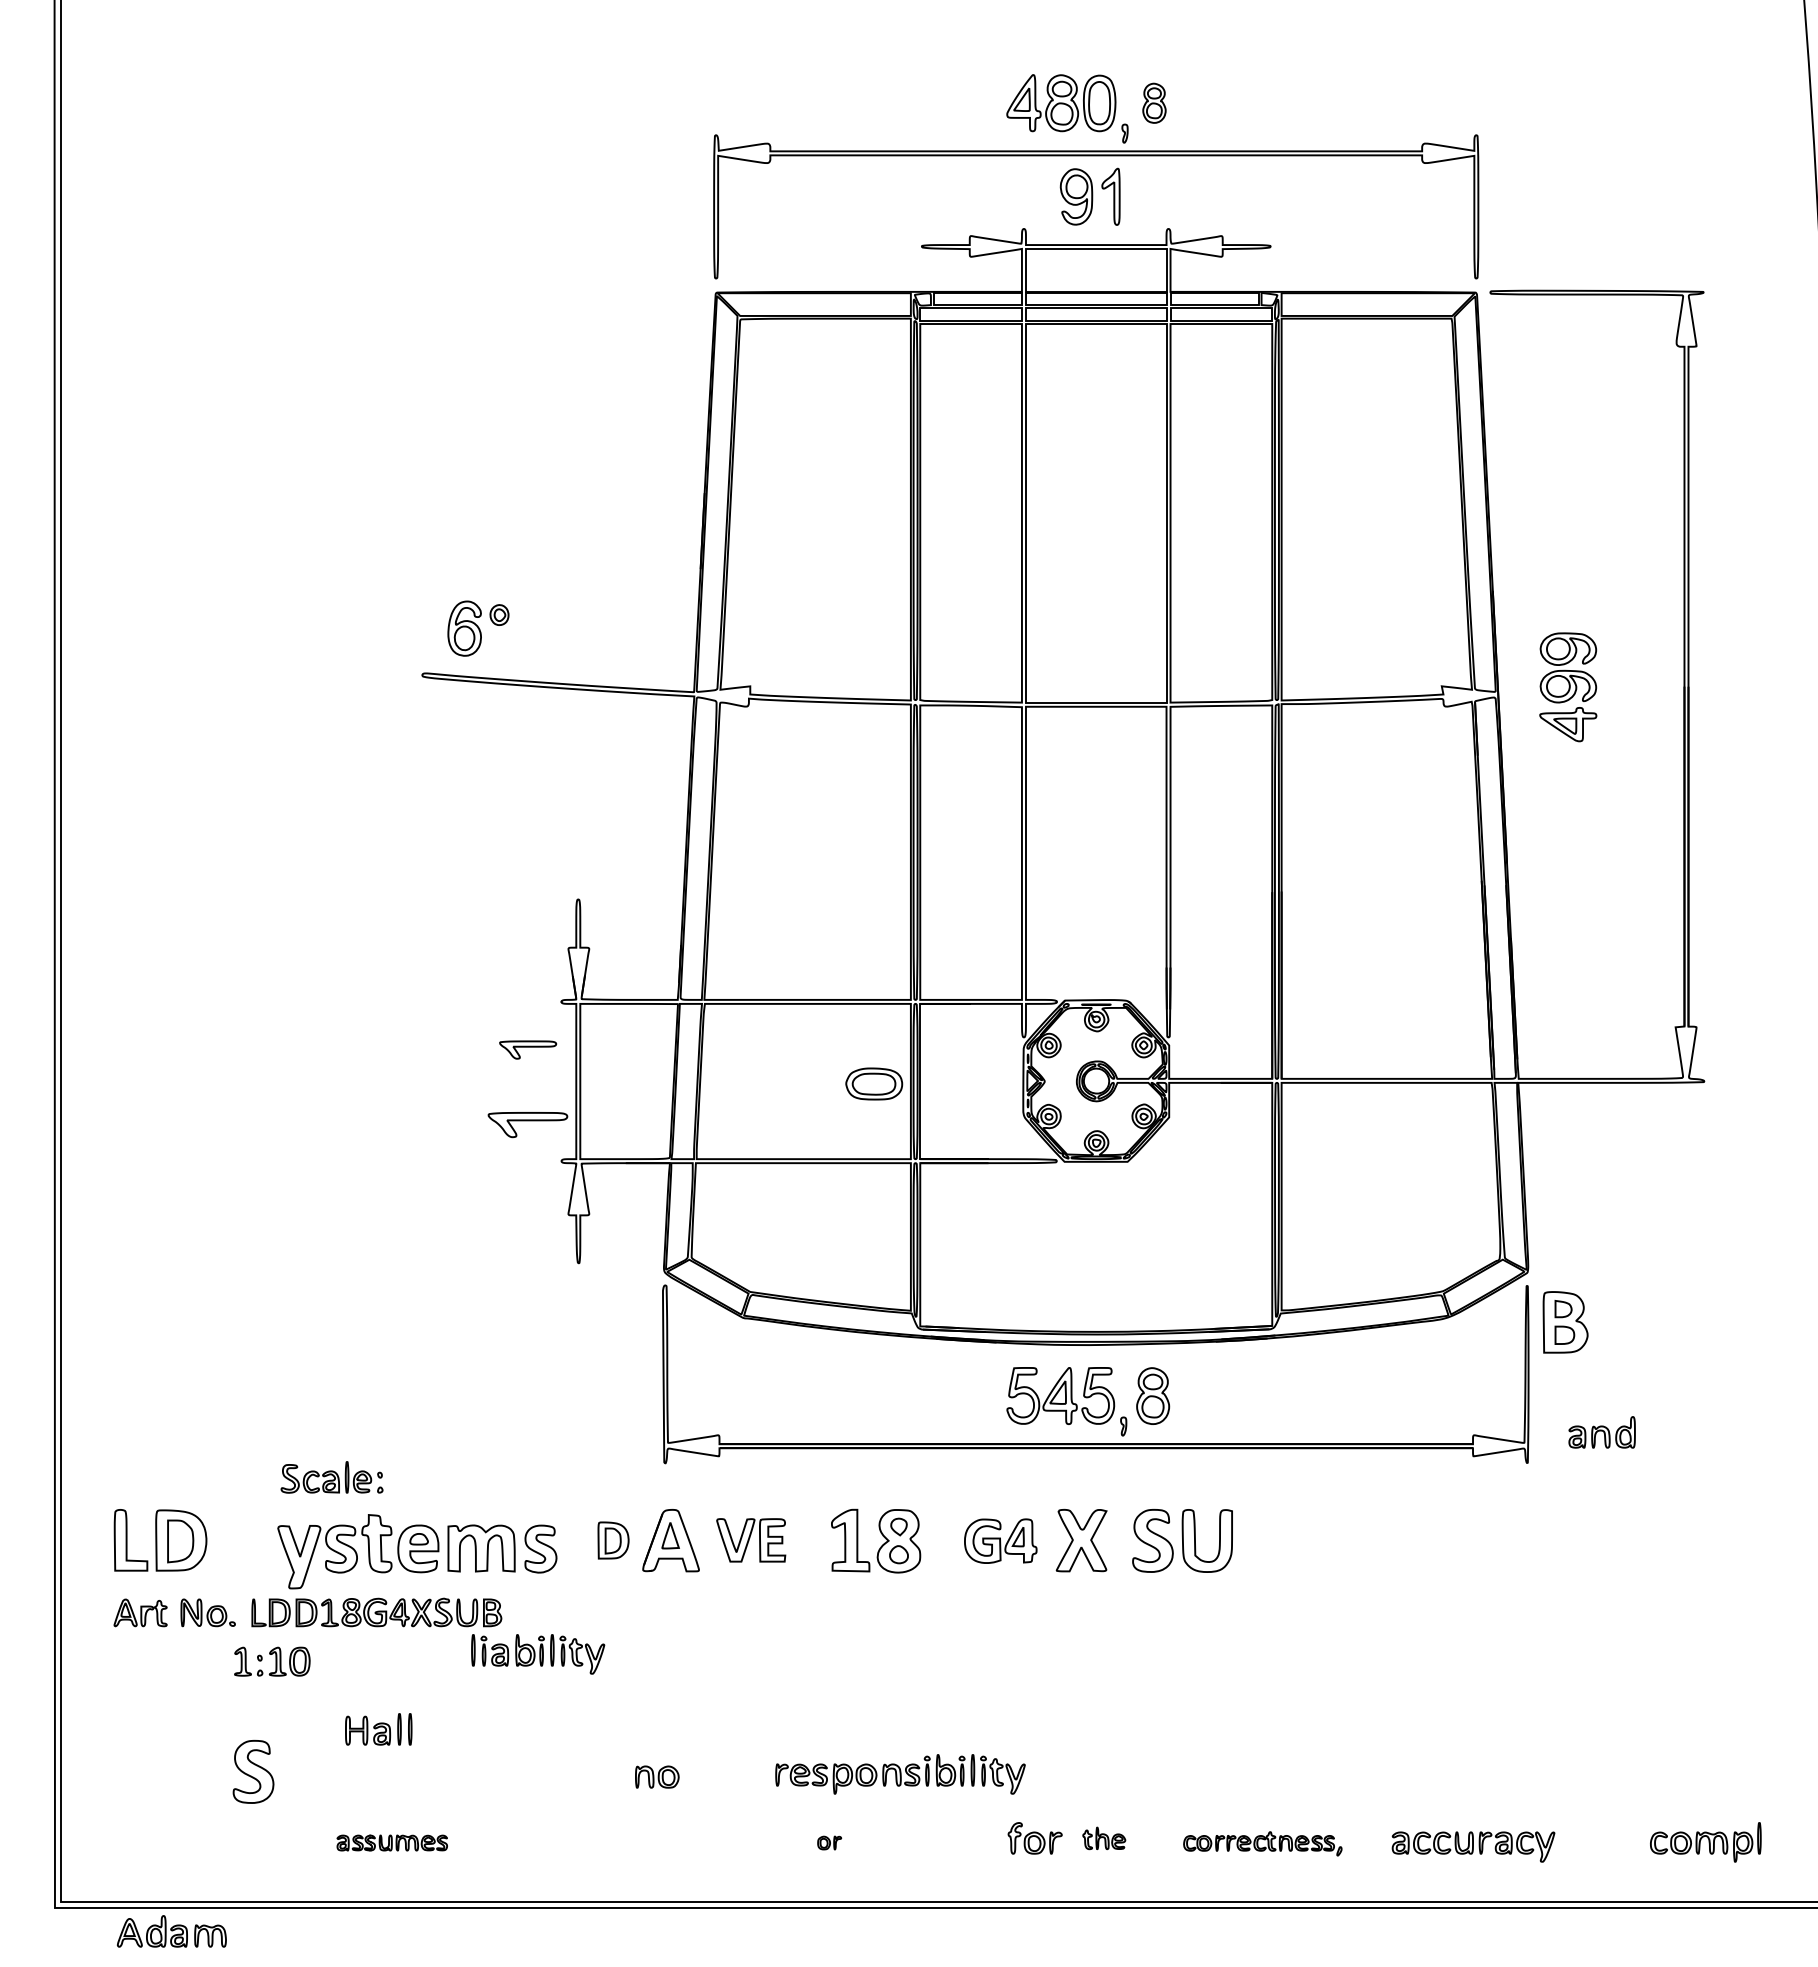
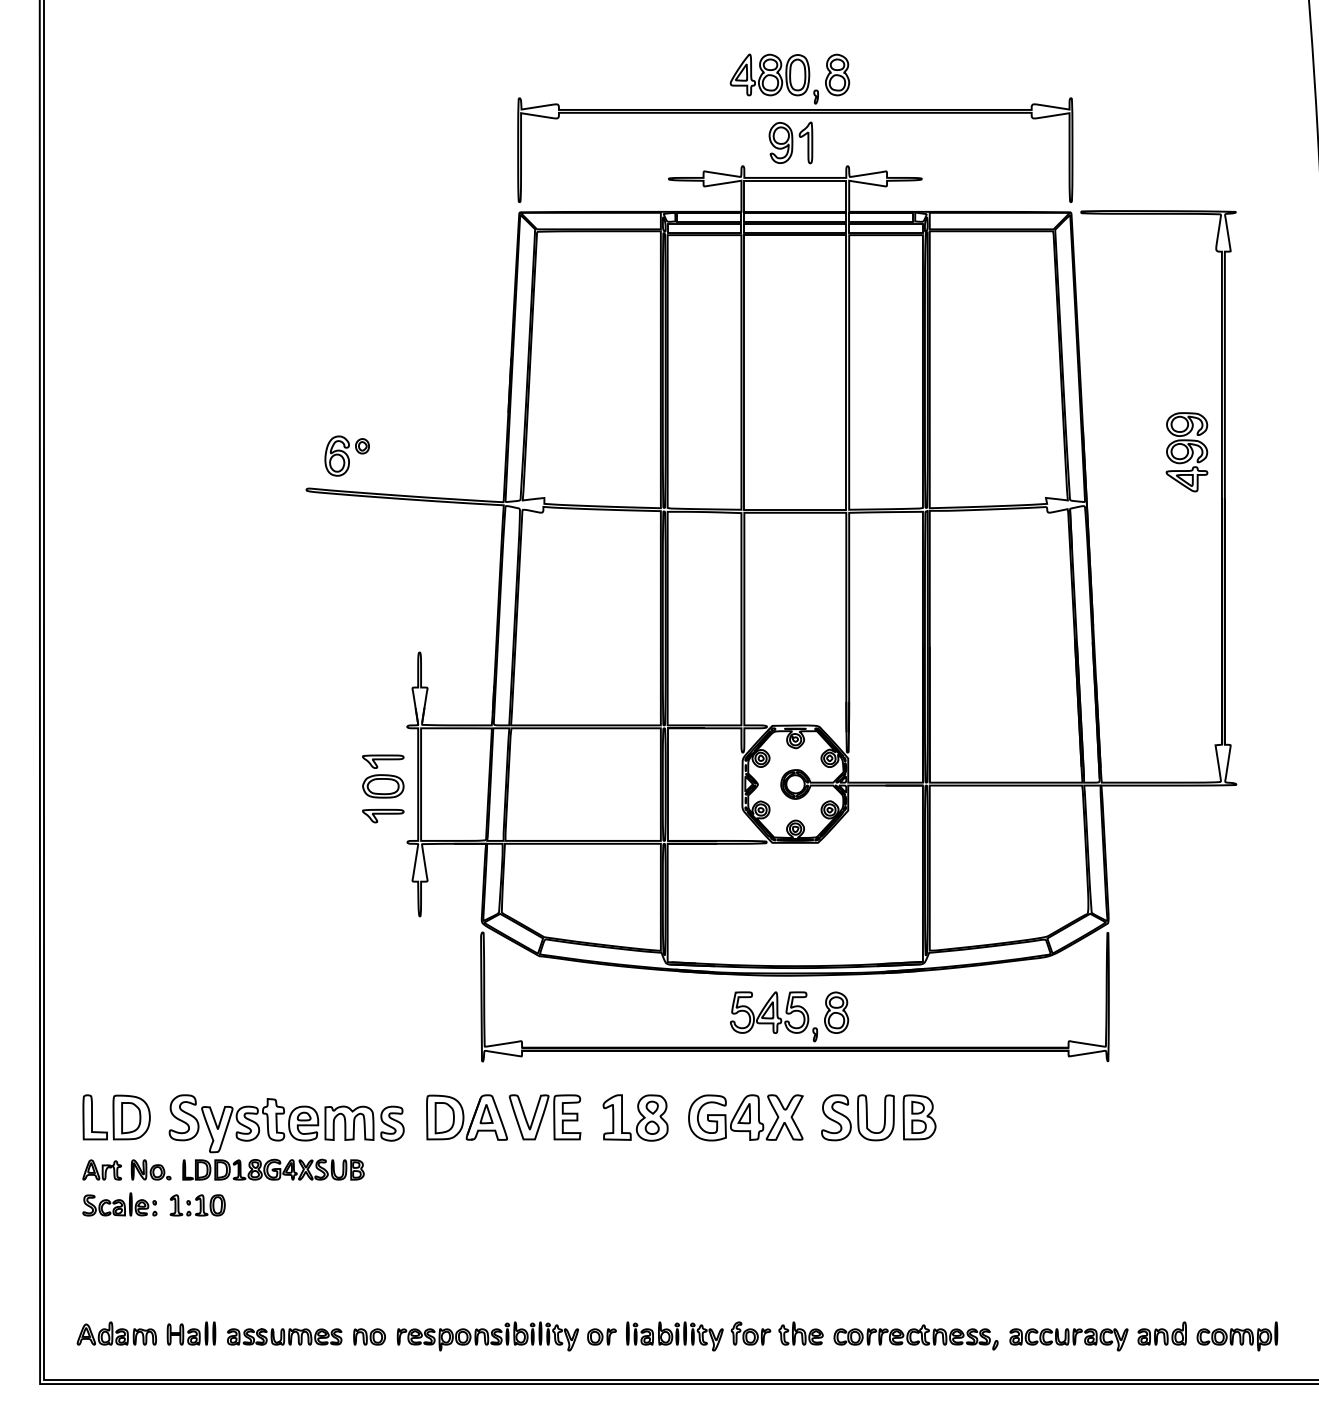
part: (1154, 103) -> (837, 75), size x1.43
part: (1568, 687) -> (1187, 452), moved
part: (874, 1083) -> (383, 786), moved
part: (528, 1124) -> (383, 815), size x0.71
part: (1565, 1322) -> (919, 1117), moved
part: (1601, 1432) -> (1161, 1333), moved
part: (331, 1477) -> (119, 1204), moved
part: (613, 1540) -> (445, 1117), size x1.67
part: (750, 1540) -> (544, 1117), size x1.43
part: (1000, 1541) -> (725, 1118), size x1.43
part: (538, 1654) -> (675, 1336), moved
part: (378, 1729) -> (191, 1333), moved
part: (253, 1771) -> (184, 1117), moved
part: (900, 1774) -> (487, 1336), moved
part: (657, 1776) -> (369, 1336), moved
part: (1104, 1838) -> (801, 1333), size x1.43
part: (392, 1842) -> (284, 1336), size x1.43
part: (829, 1842) -> (601, 1336), size x1.67
part: (1262, 1843) -> (915, 1337), size x1.43
part: (171, 1931) -> (116, 1333), moved

